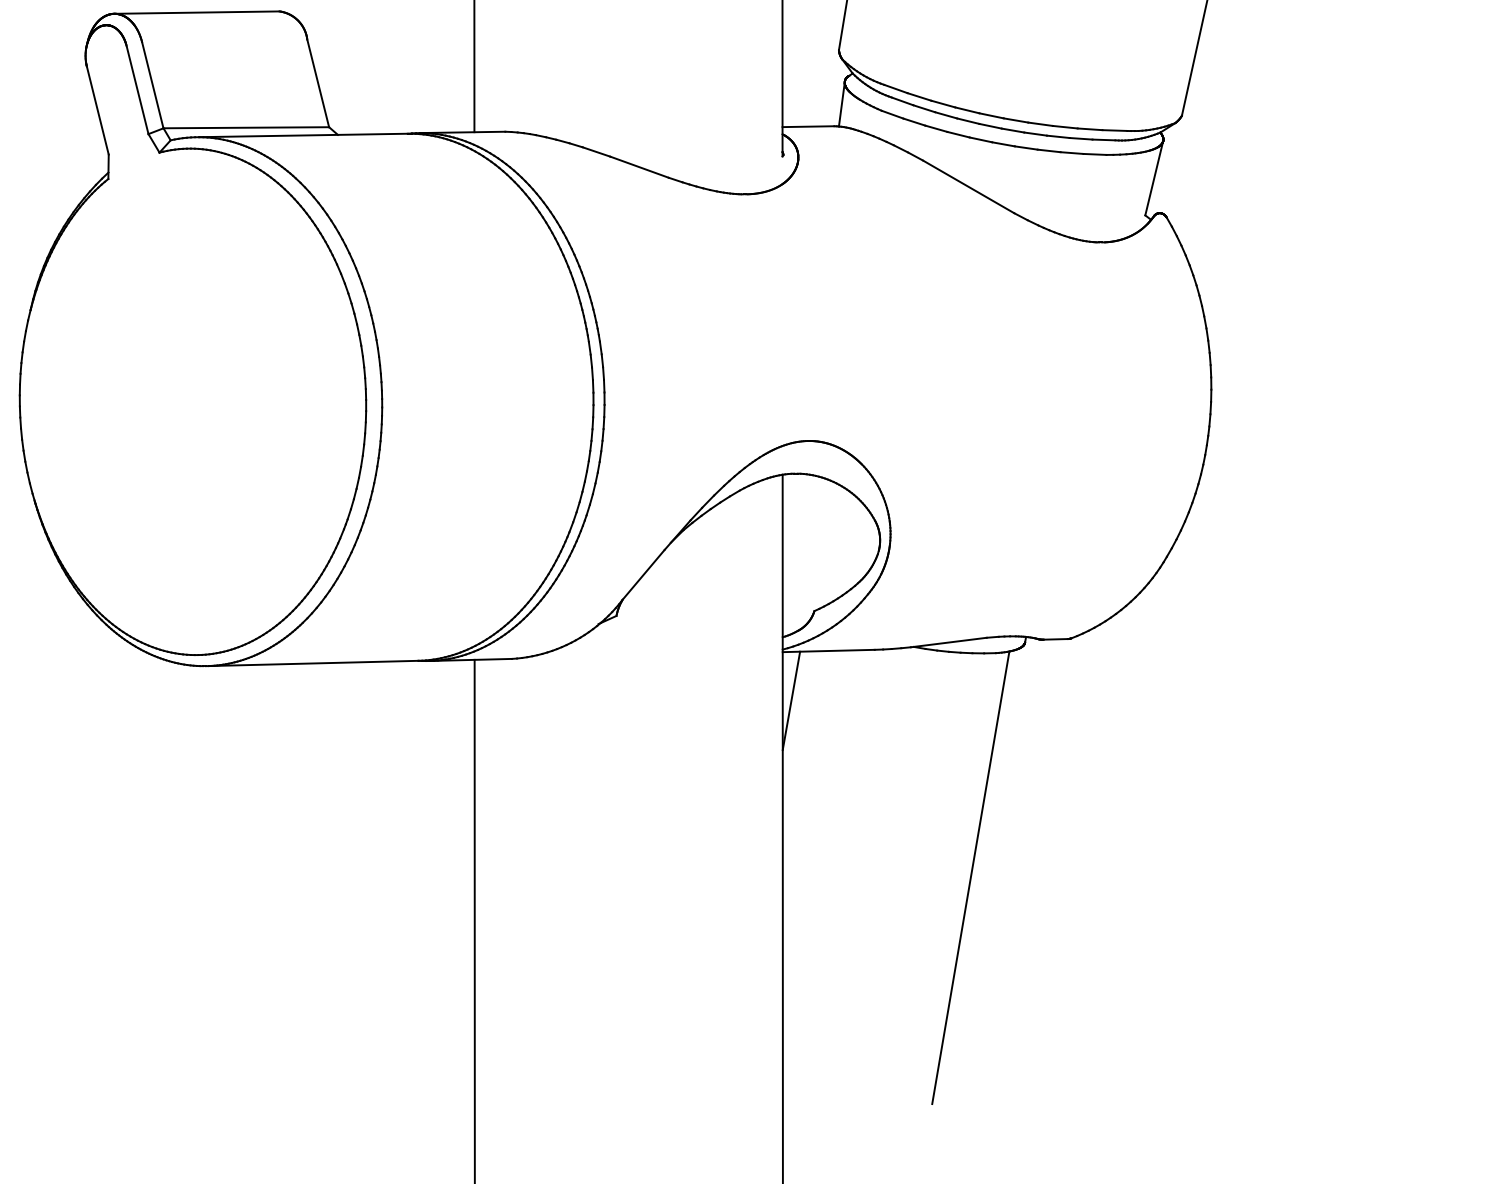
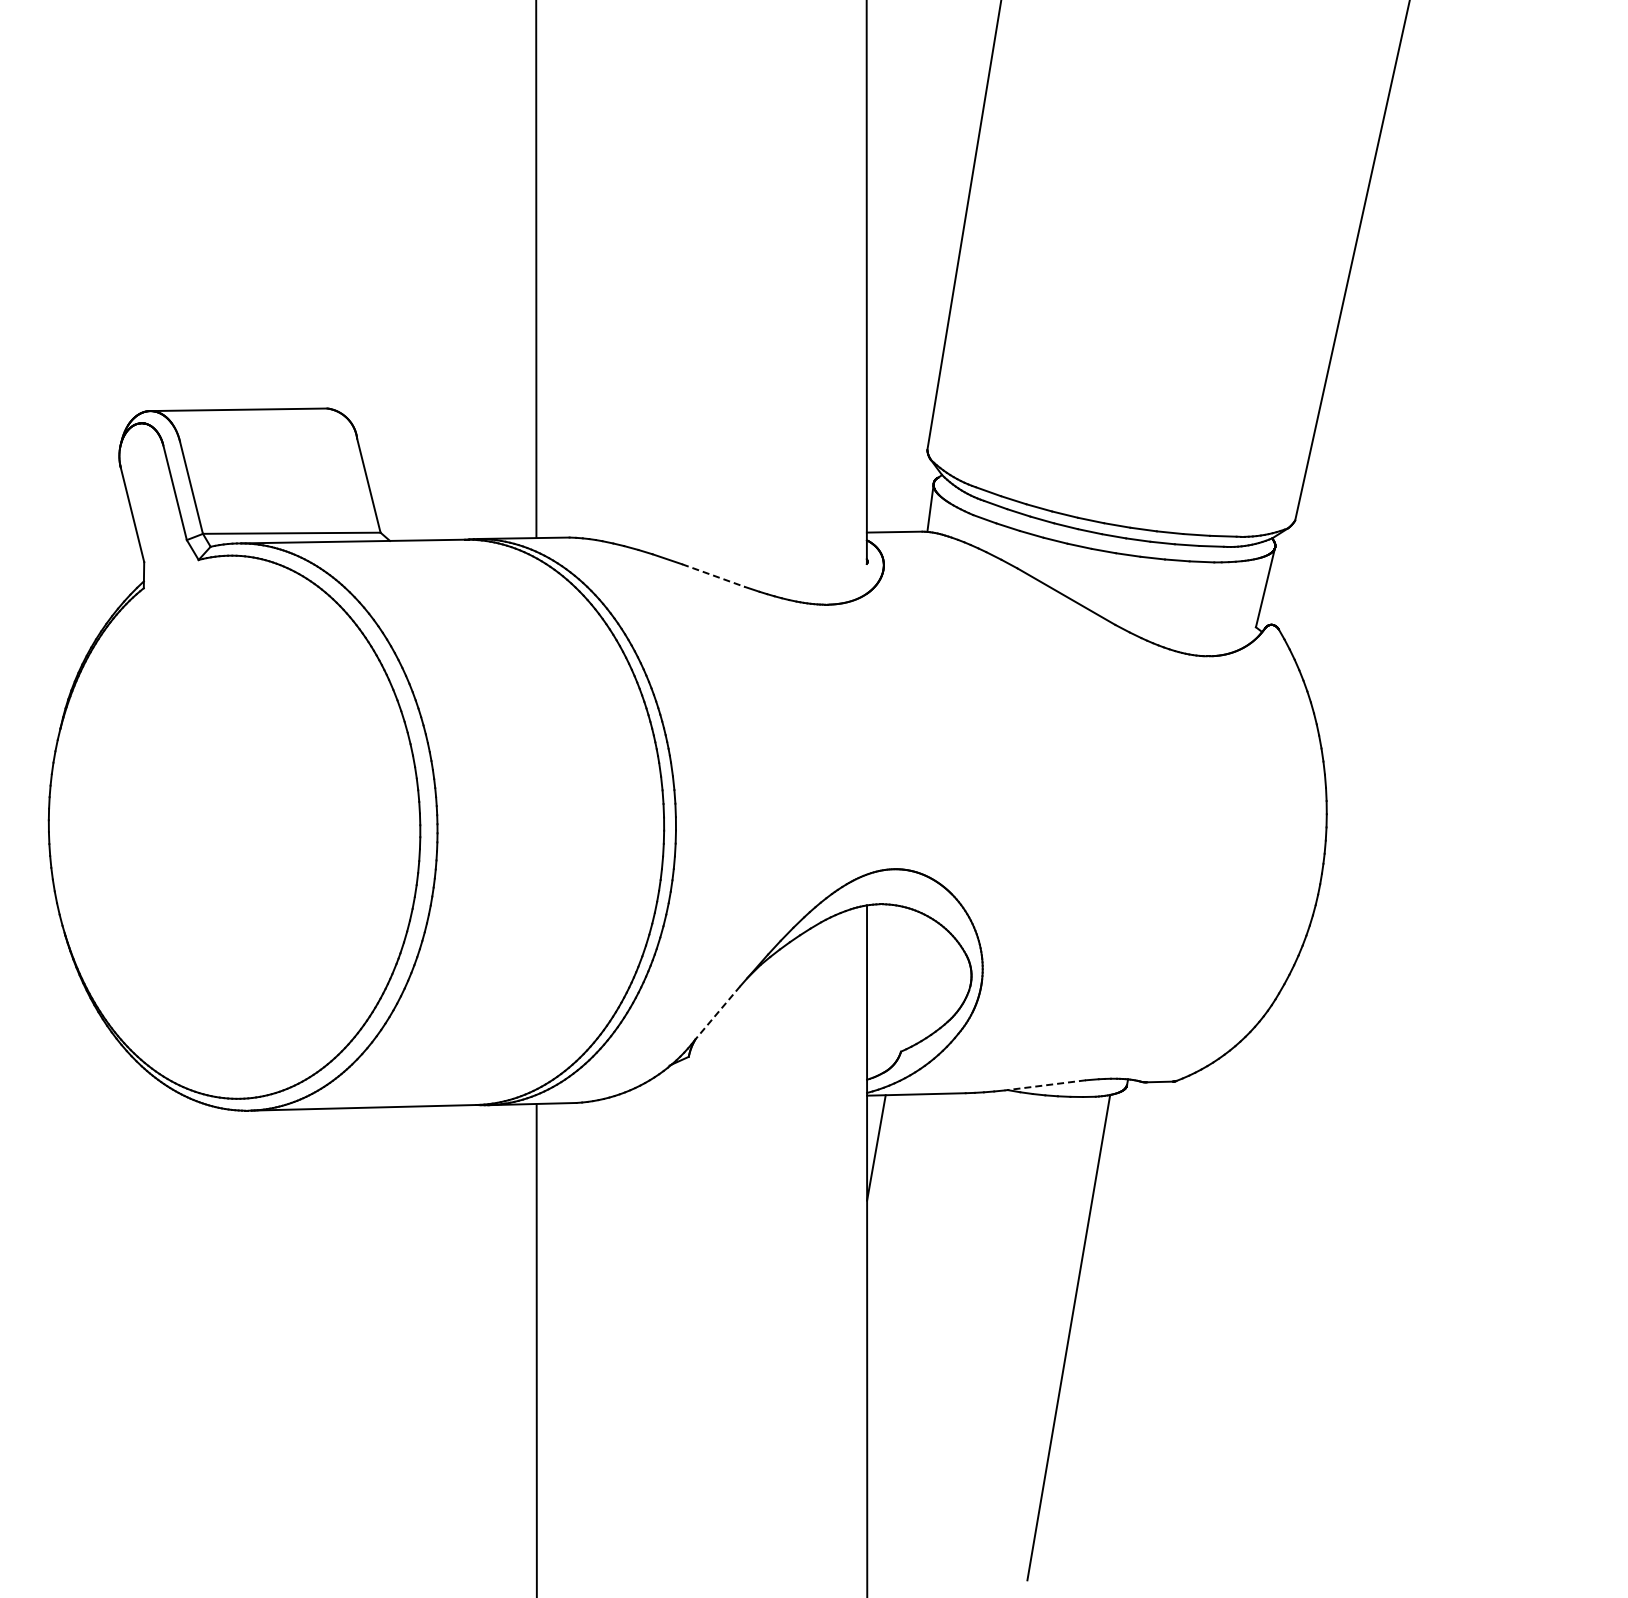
line: (639, 167) -> (713, 575), solid -> dashed
line: (643, 575) -> (717, 1013), solid -> dashed
line: (949, 642) -> (1045, 1085), solid -> dashed

